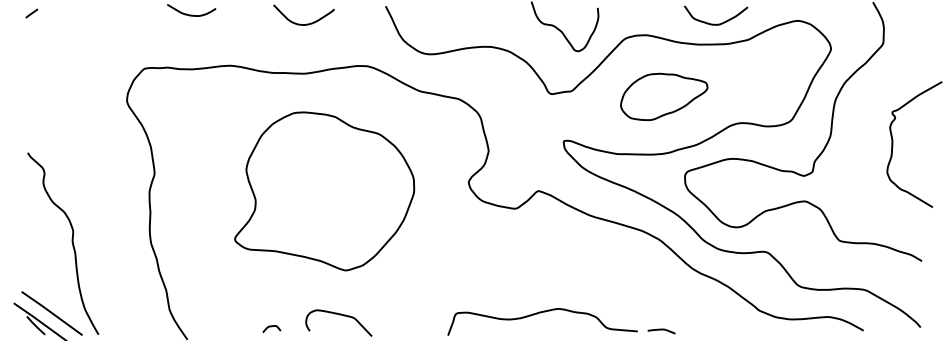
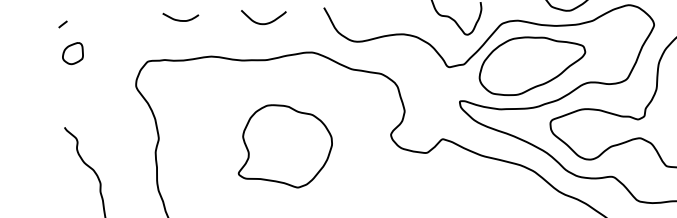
part: (42, 53) -> (72, 53), added
part: (664, 96) -> (532, 65), size x1.67
part: (324, 191) -> (284, 146), size x0.71

